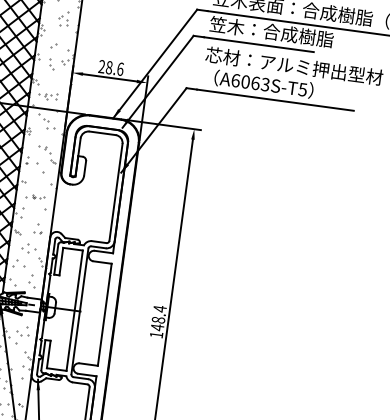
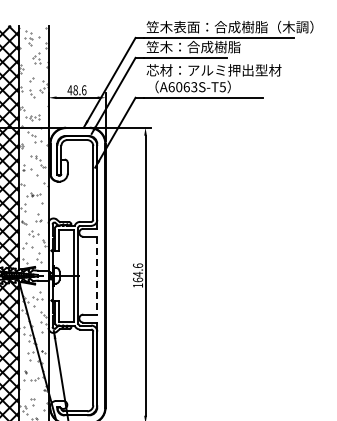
text: (101, 66) -> (69, 90), 28.6 -> 48.6
line: (105, 314) -> (97, 275), solid -> dashed
text: (159, 317) -> (138, 272), 148.4 -> 164.6

